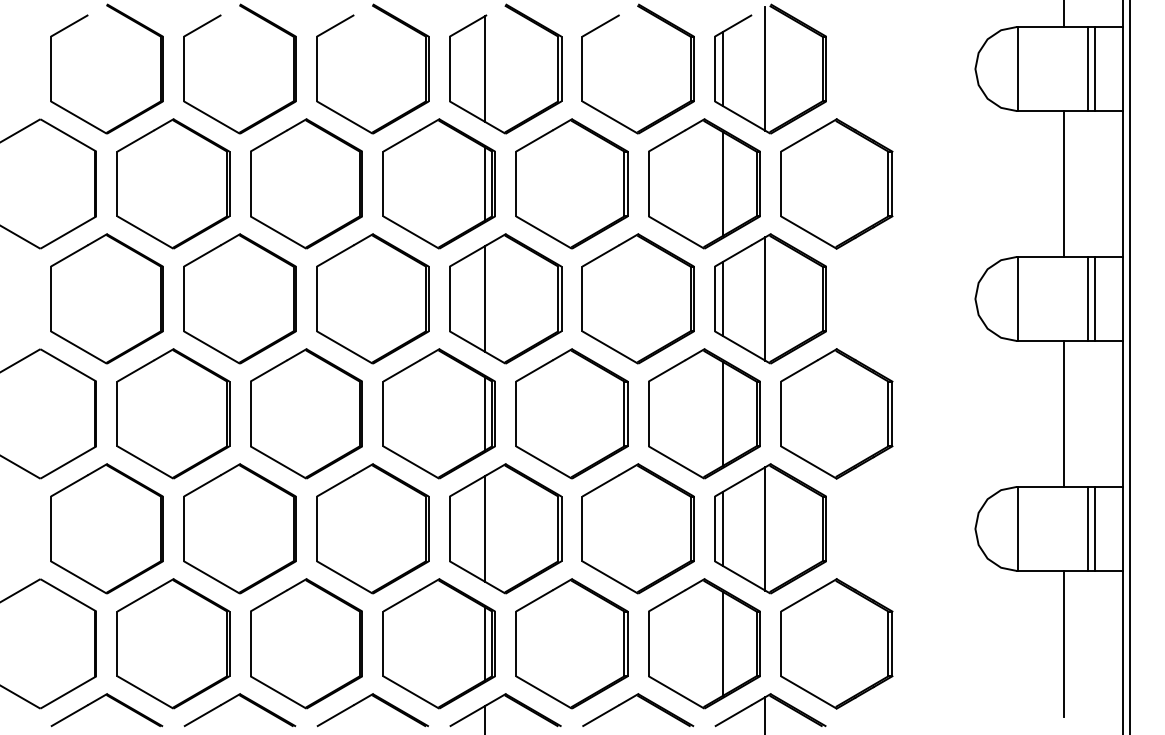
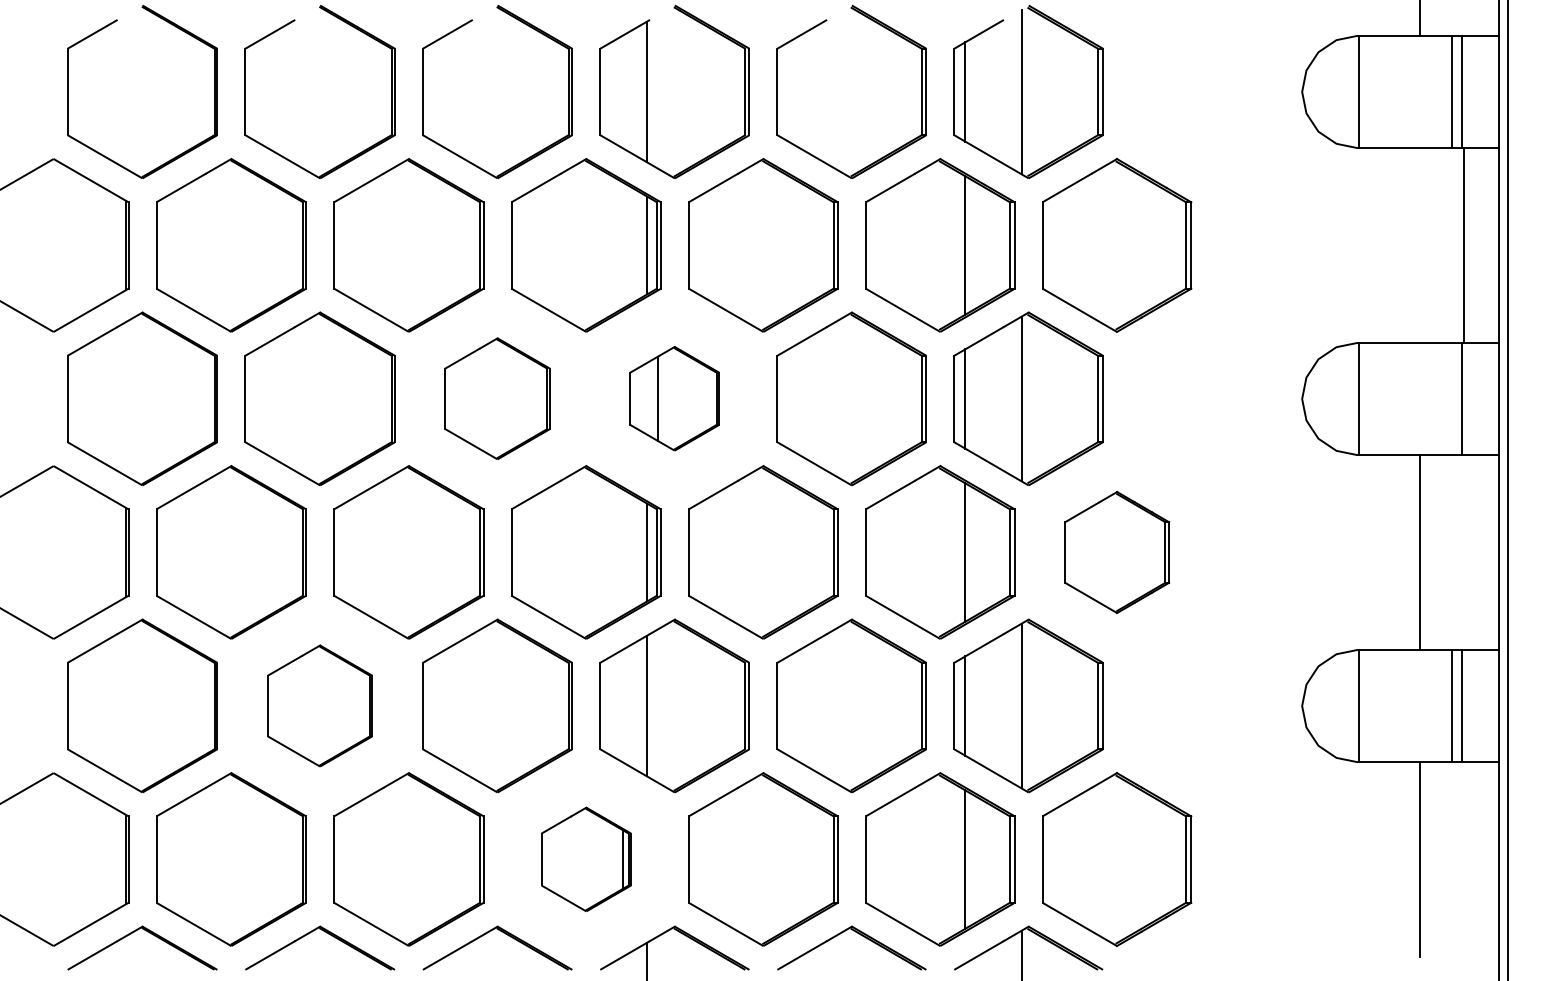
line: (1063, 184) -> (1463, 245), moved
part: (372, 298) -> (497, 398), size x0.7
part: (505, 298) -> (674, 398), size x0.6
line: (1088, 298) -> (1452, 398), removed
part: (837, 413) -> (1117, 552), size x0.7
part: (239, 528) -> (319, 705), size x0.7
part: (439, 643) -> (586, 859), size x0.6

